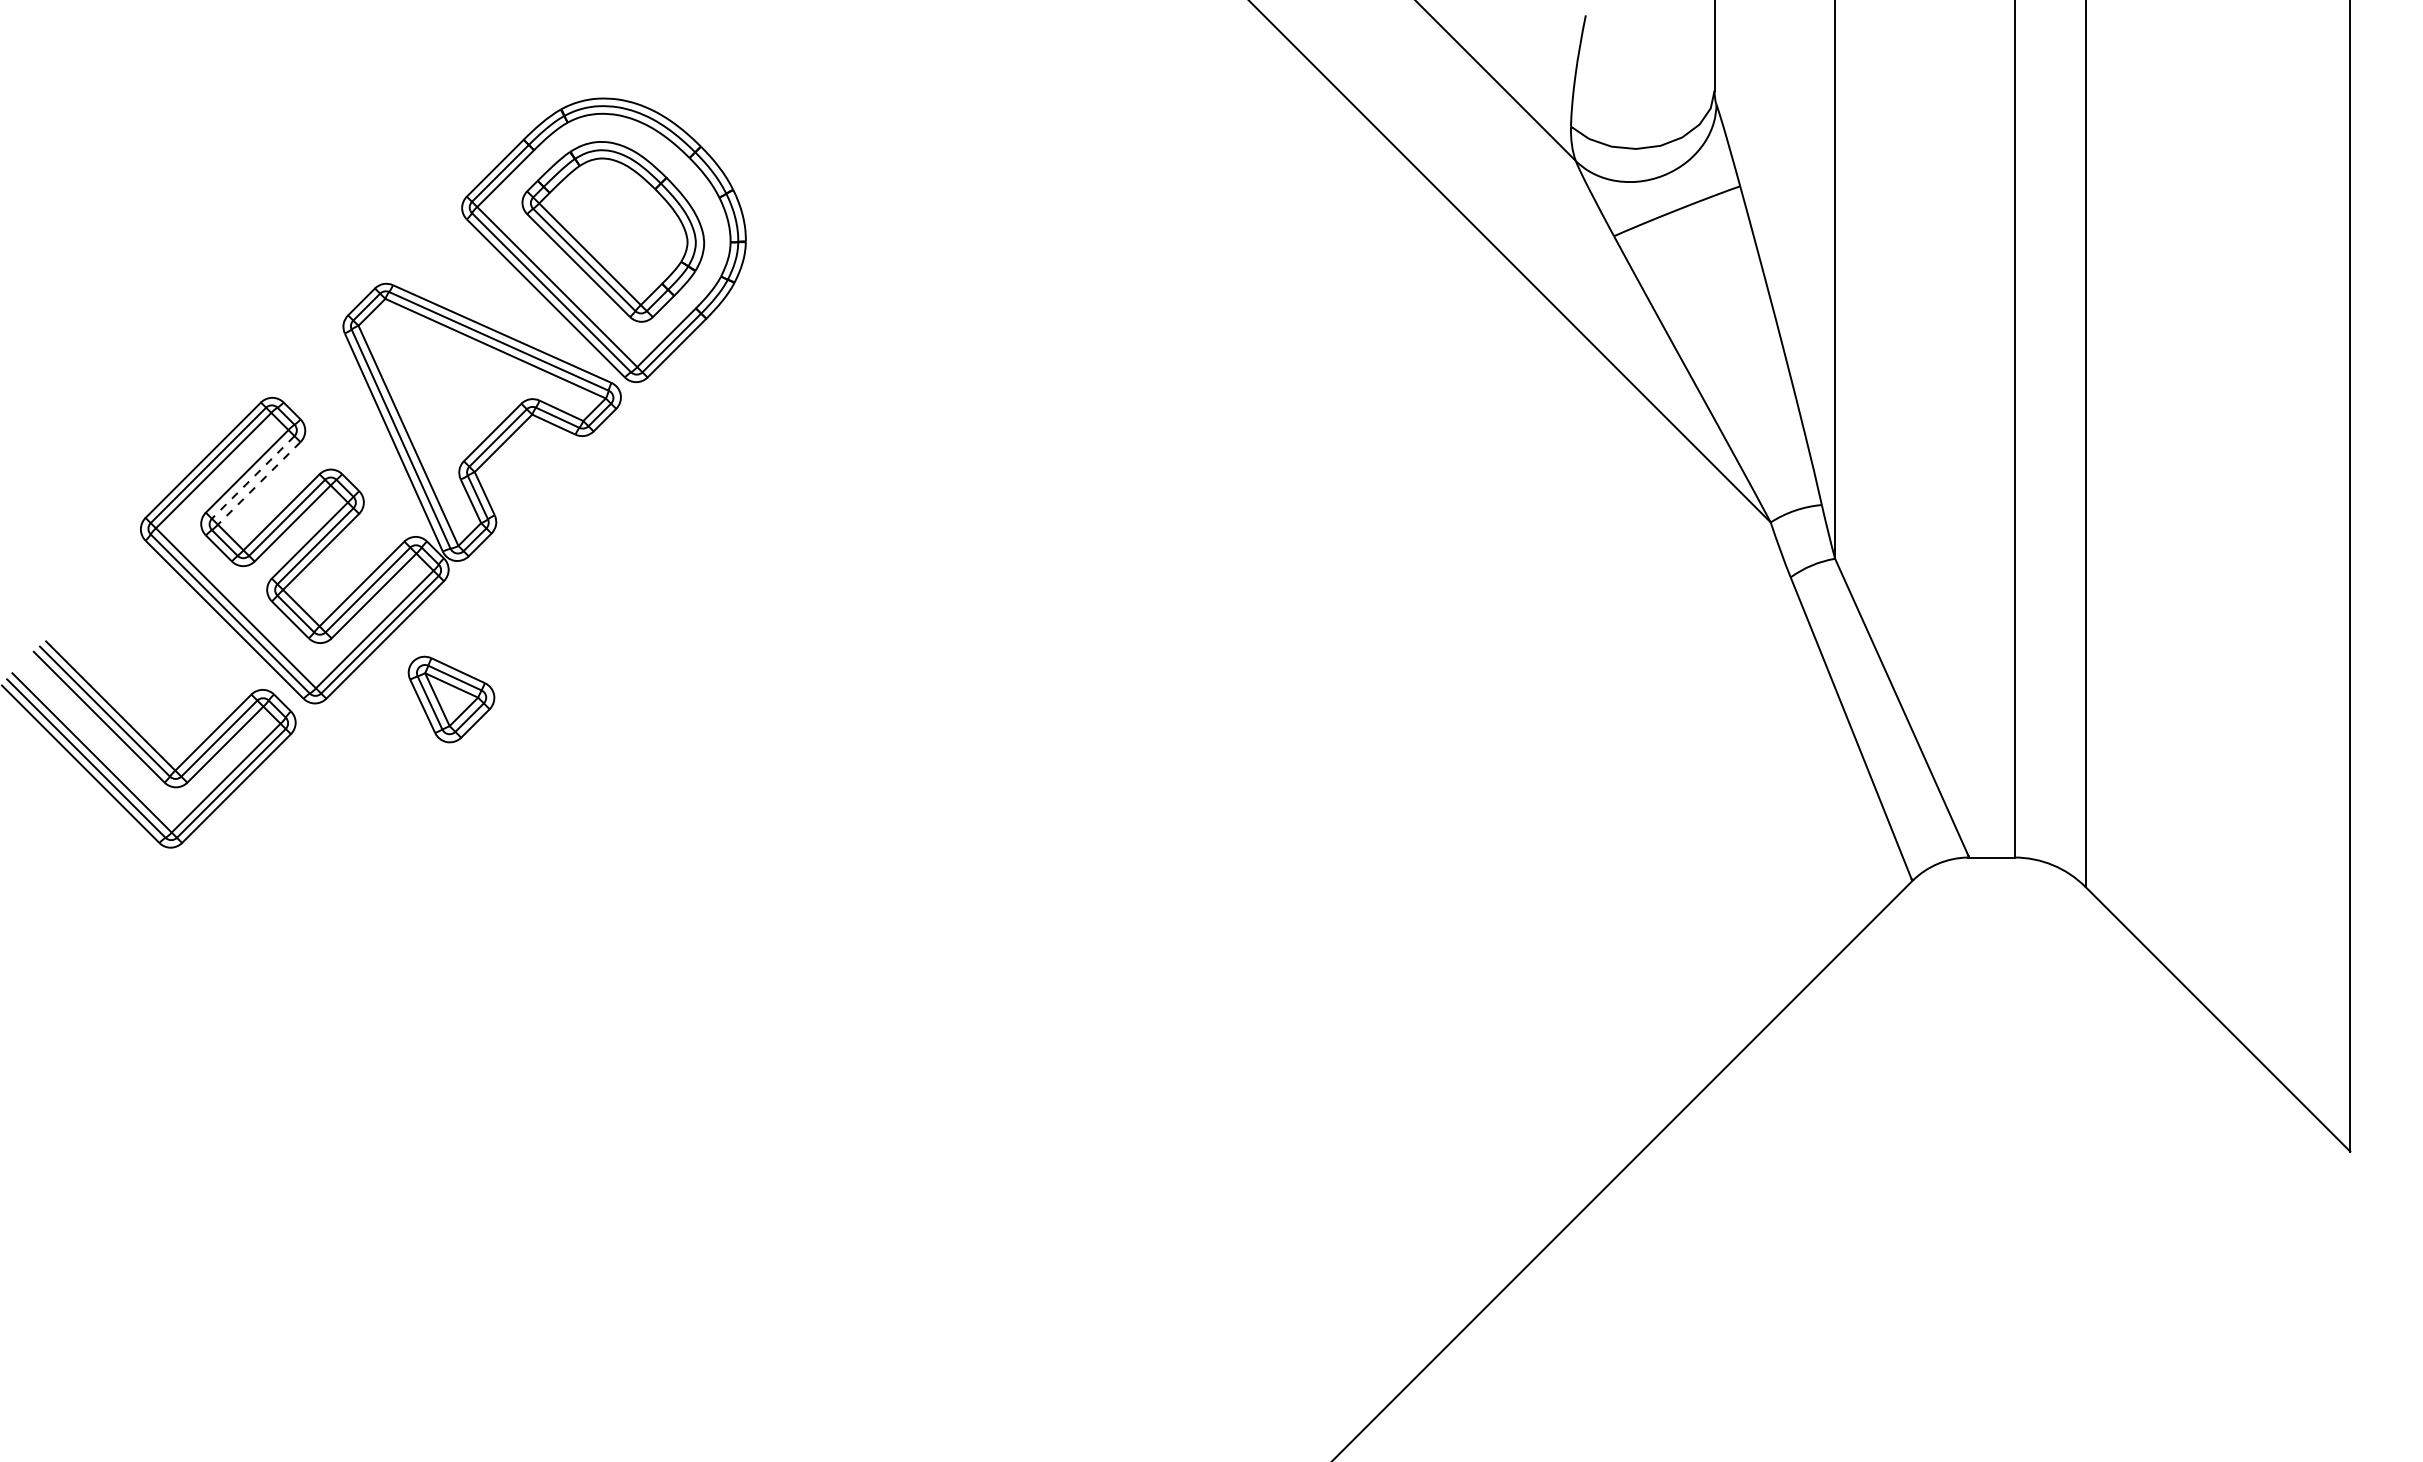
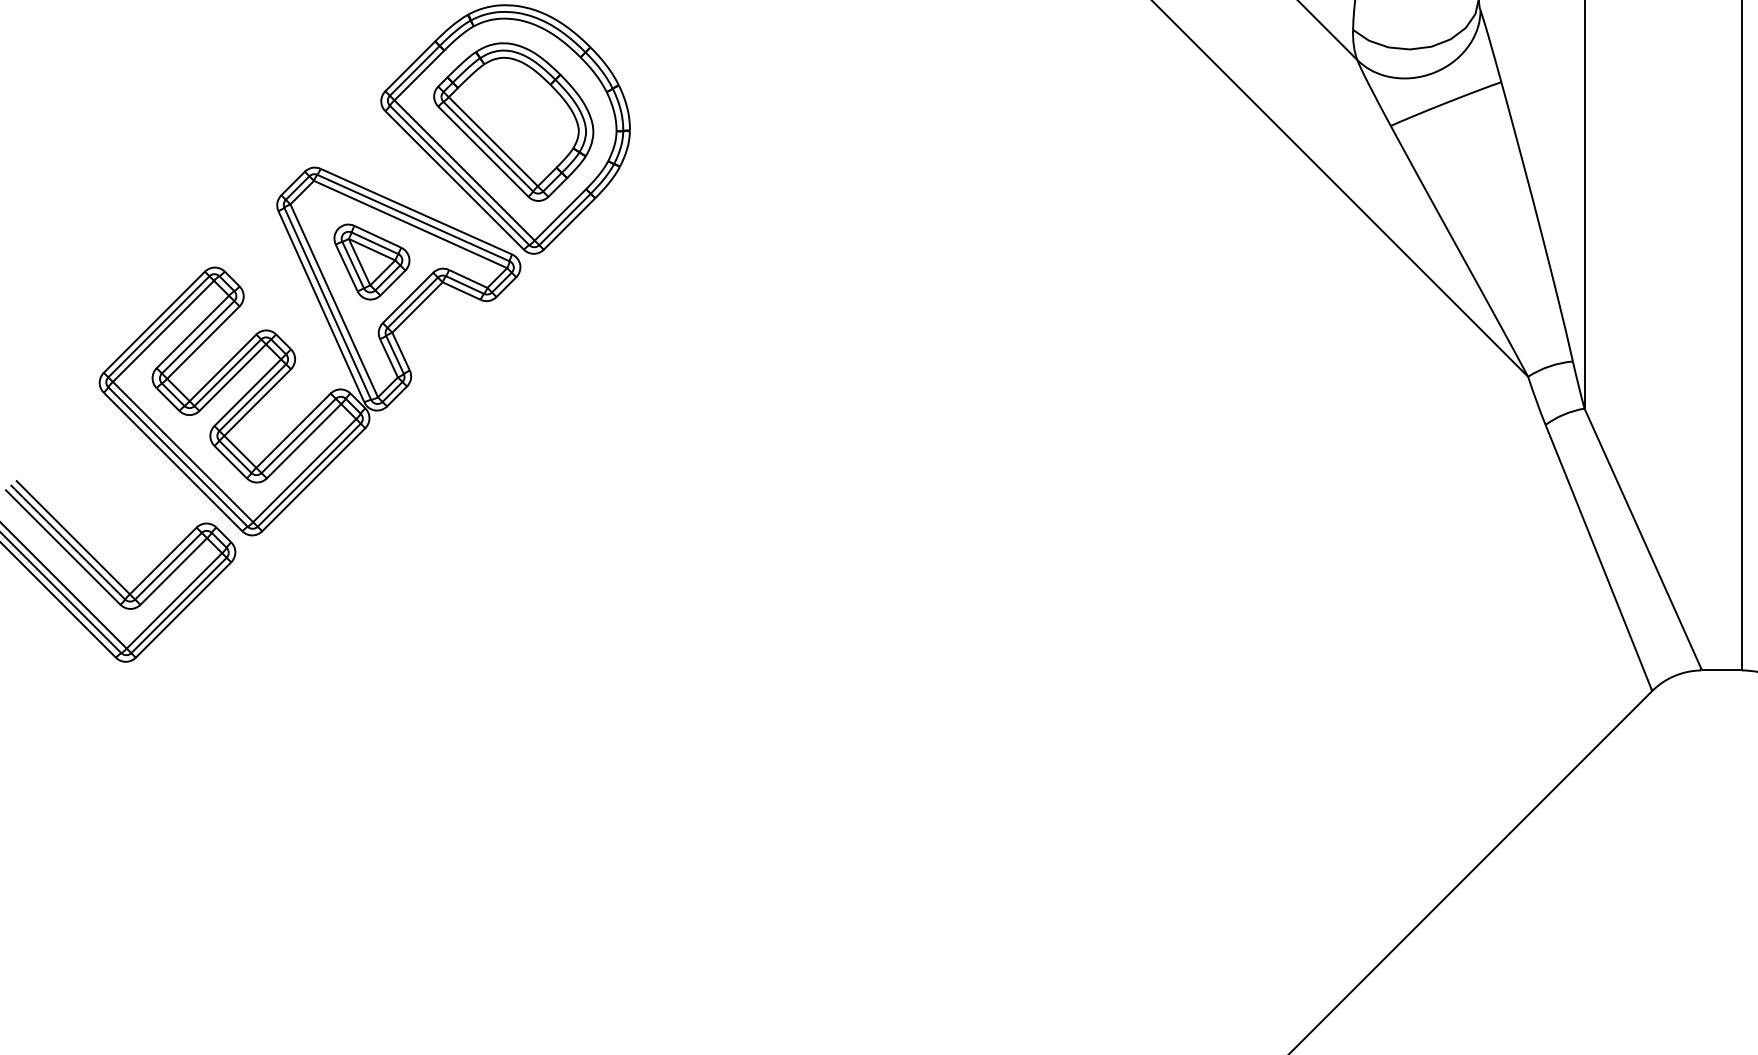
line: (252, 477) -> (197, 337), dashed -> solid
line: (258, 483) -> (202, 342), dashed -> solid
part: (451, 699) -> (371, 262), moved

